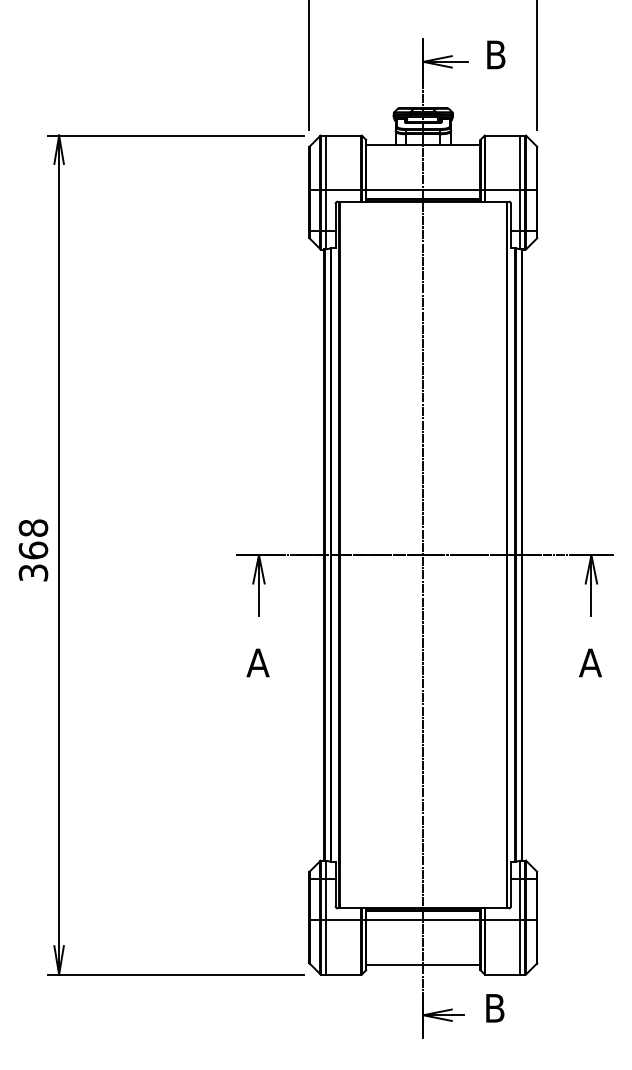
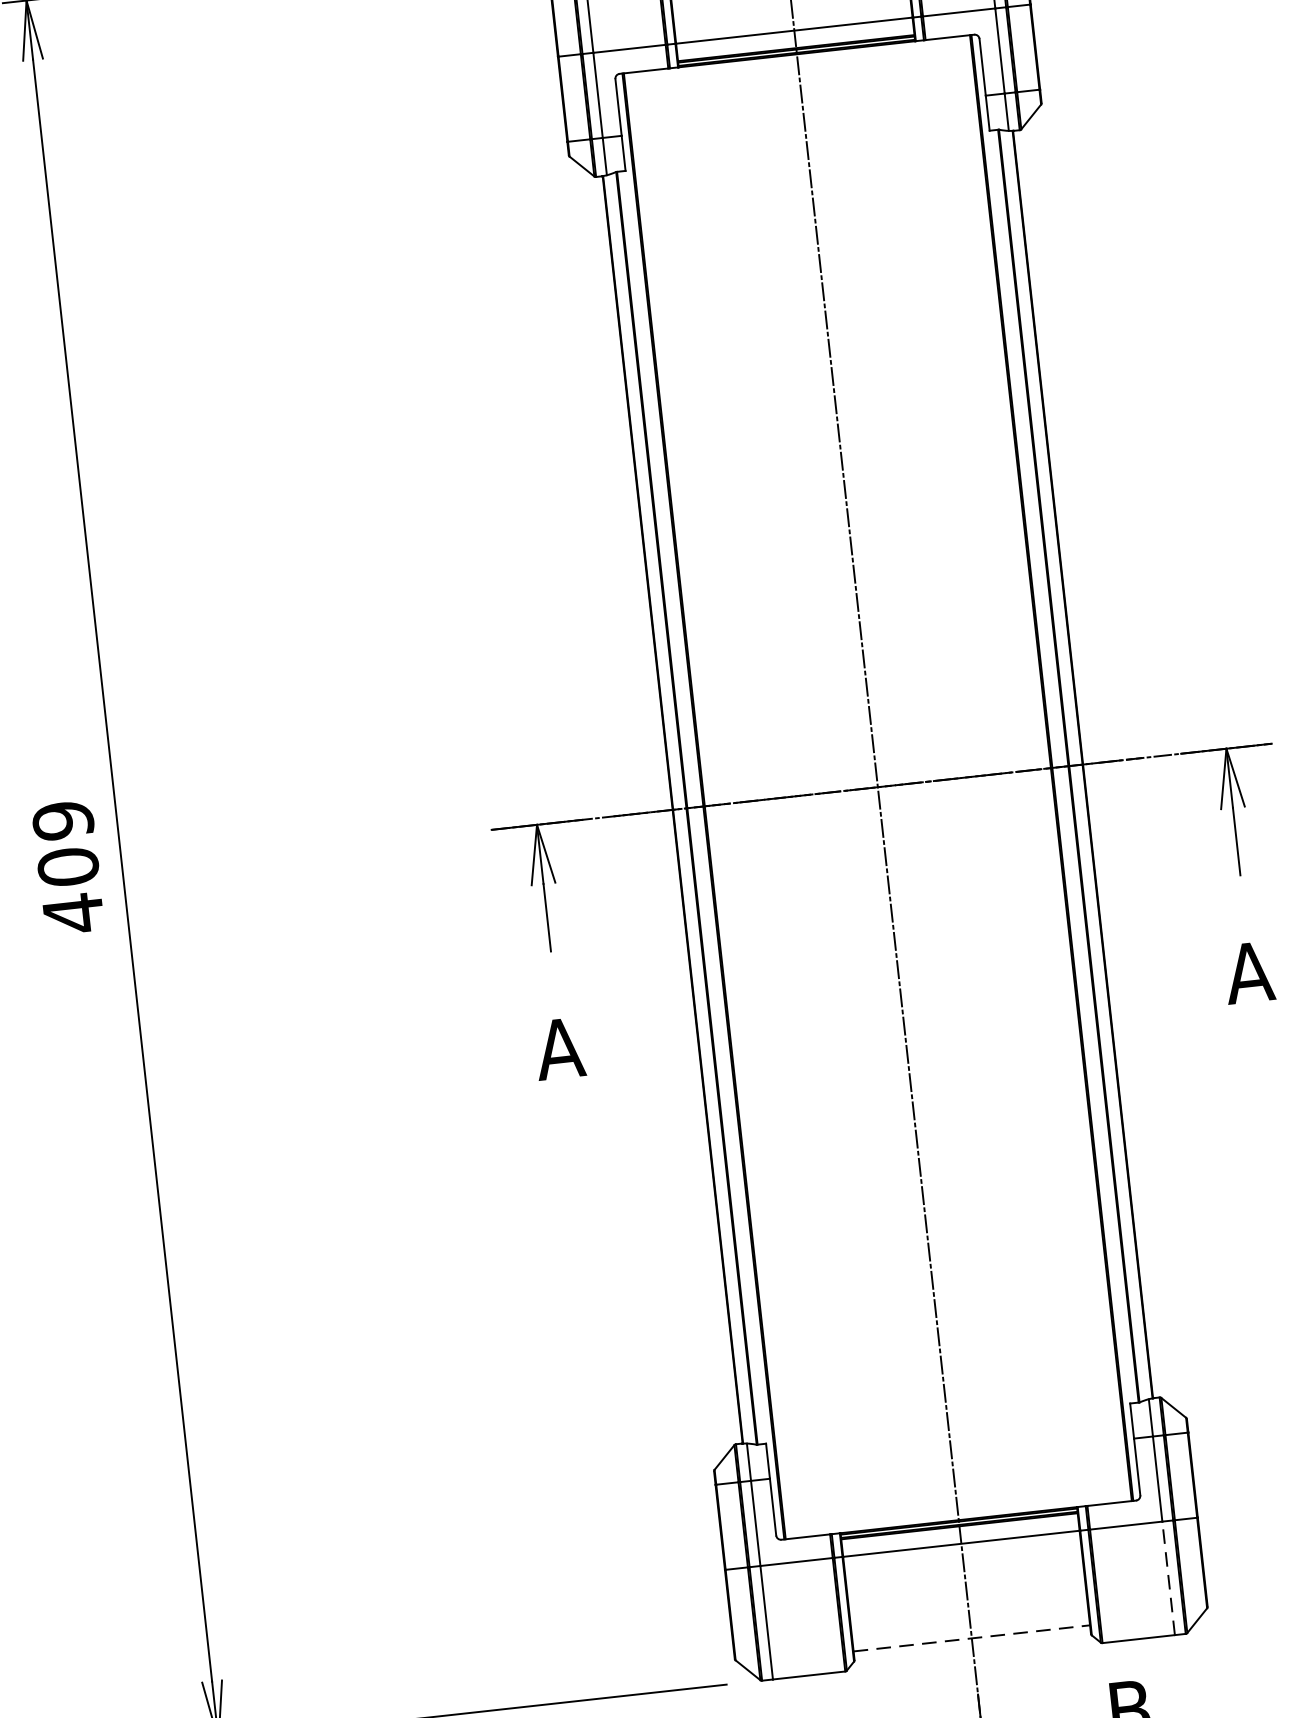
text: (33, 550) -> (68, 867), 368 -> 409
line: (520, 946) -> (1168, 1576), solid -> dashed
line: (423, 965) -> (972, 1638), solid -> dashed

